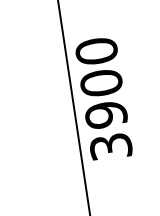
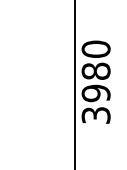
text: (101, 81) -> (96, 70), 3900 -> 3980

